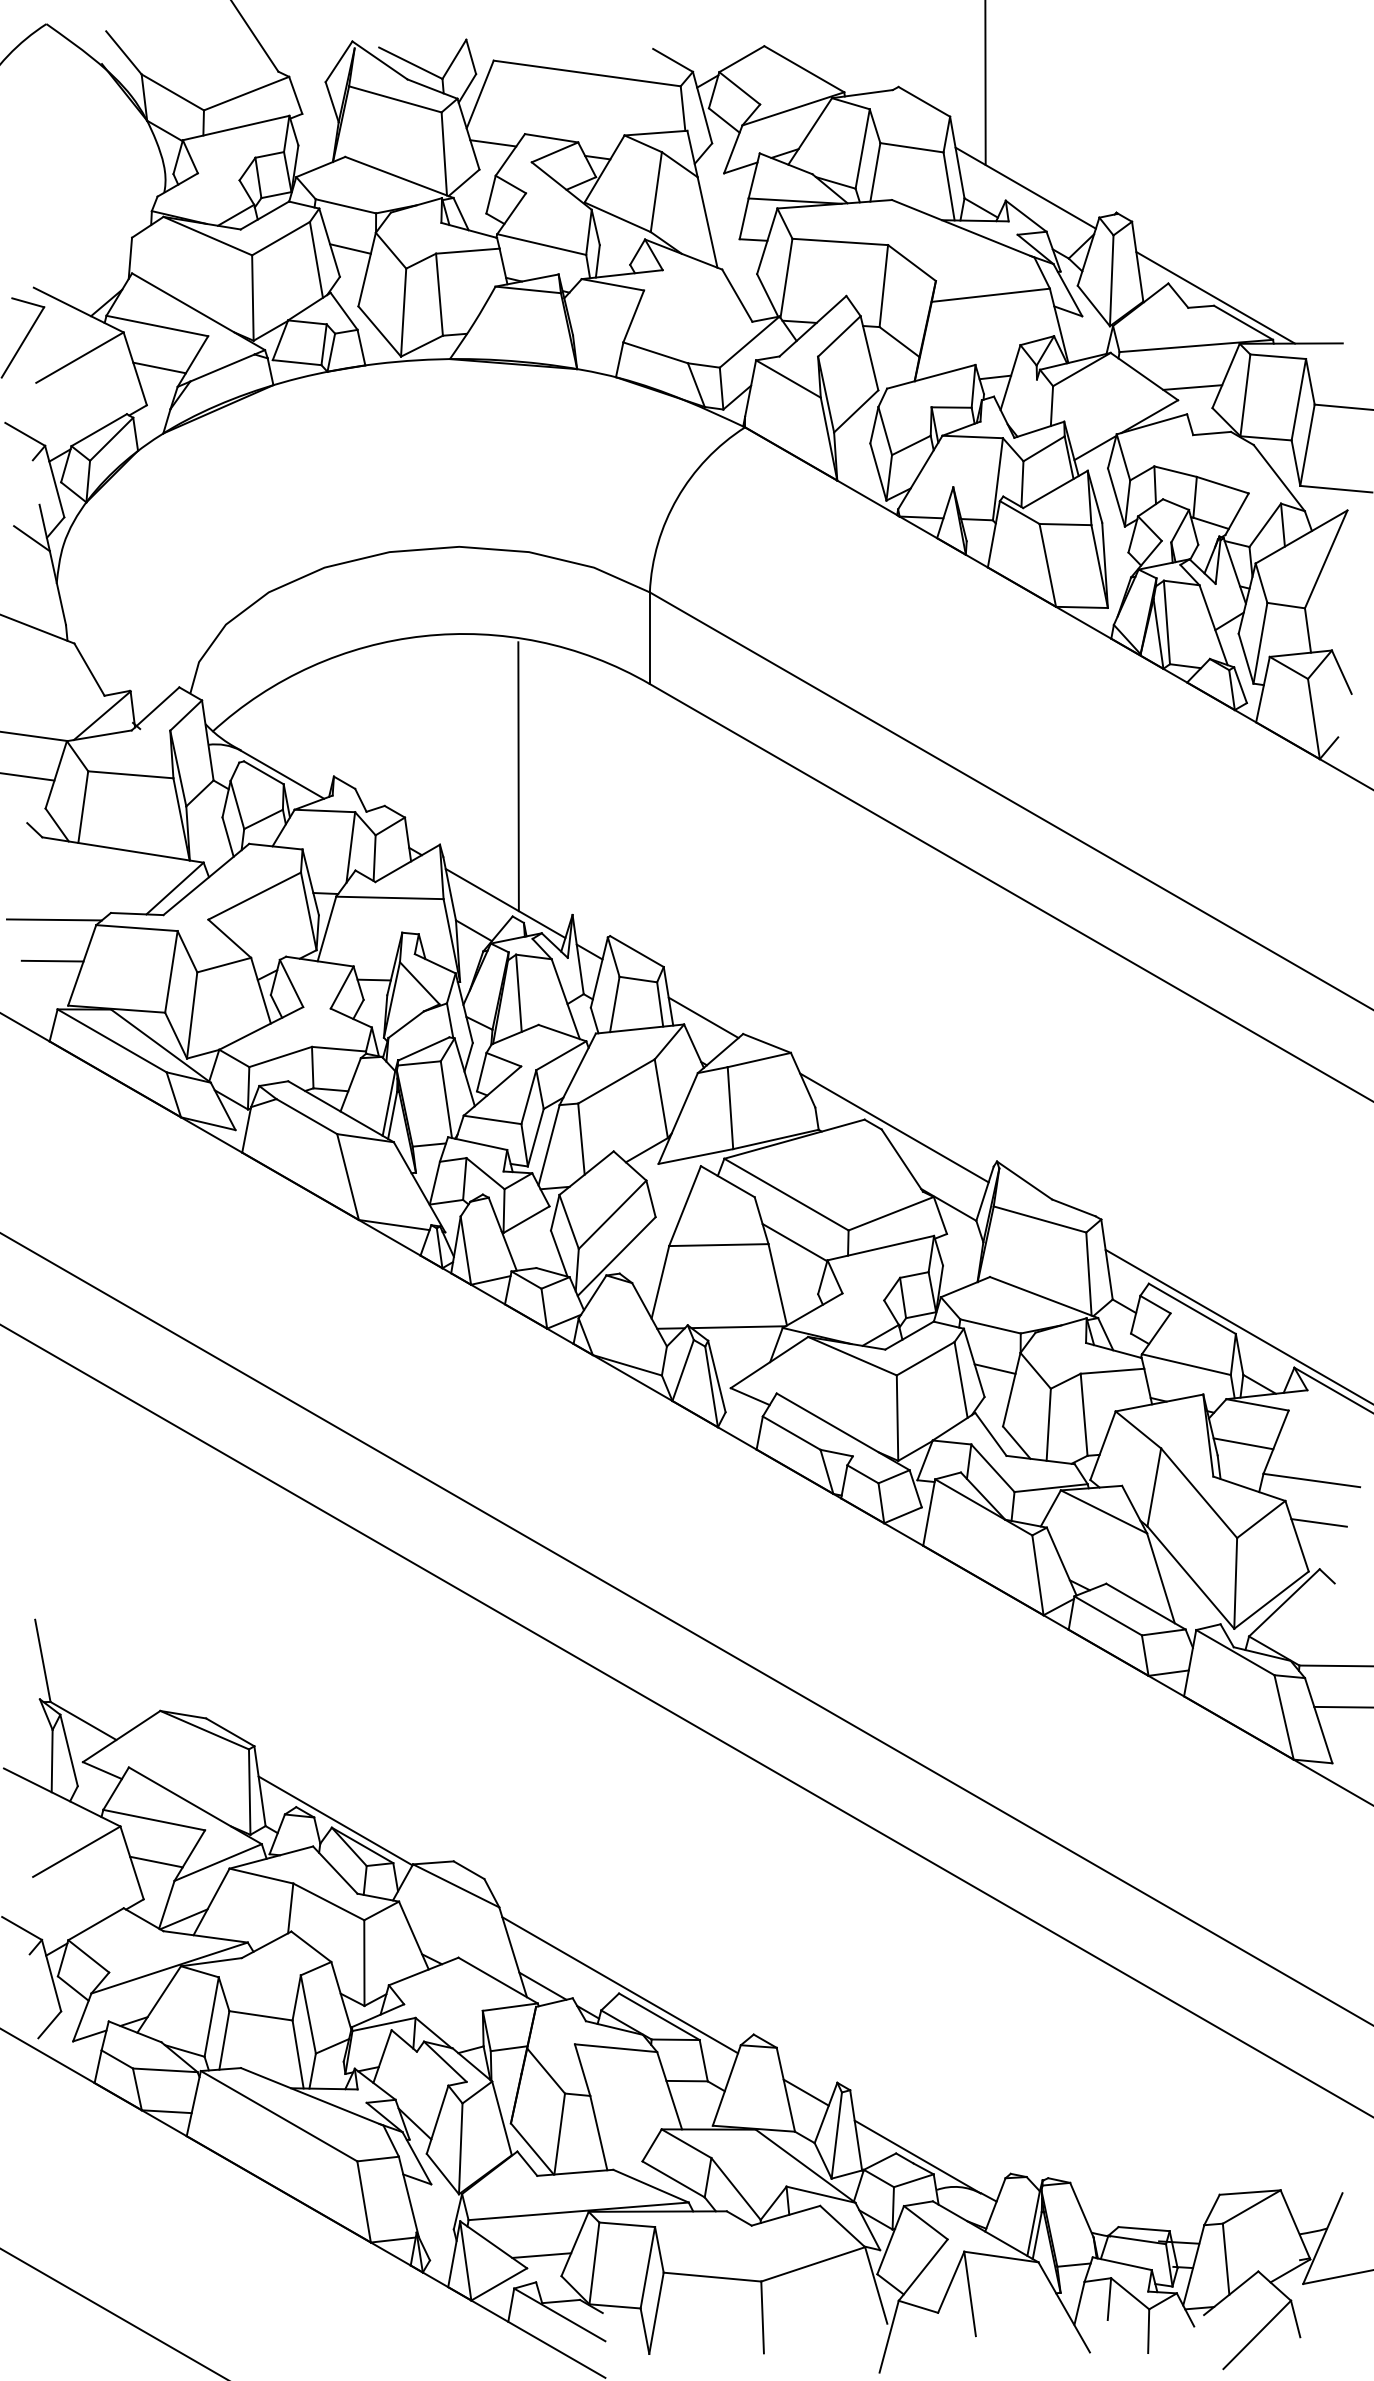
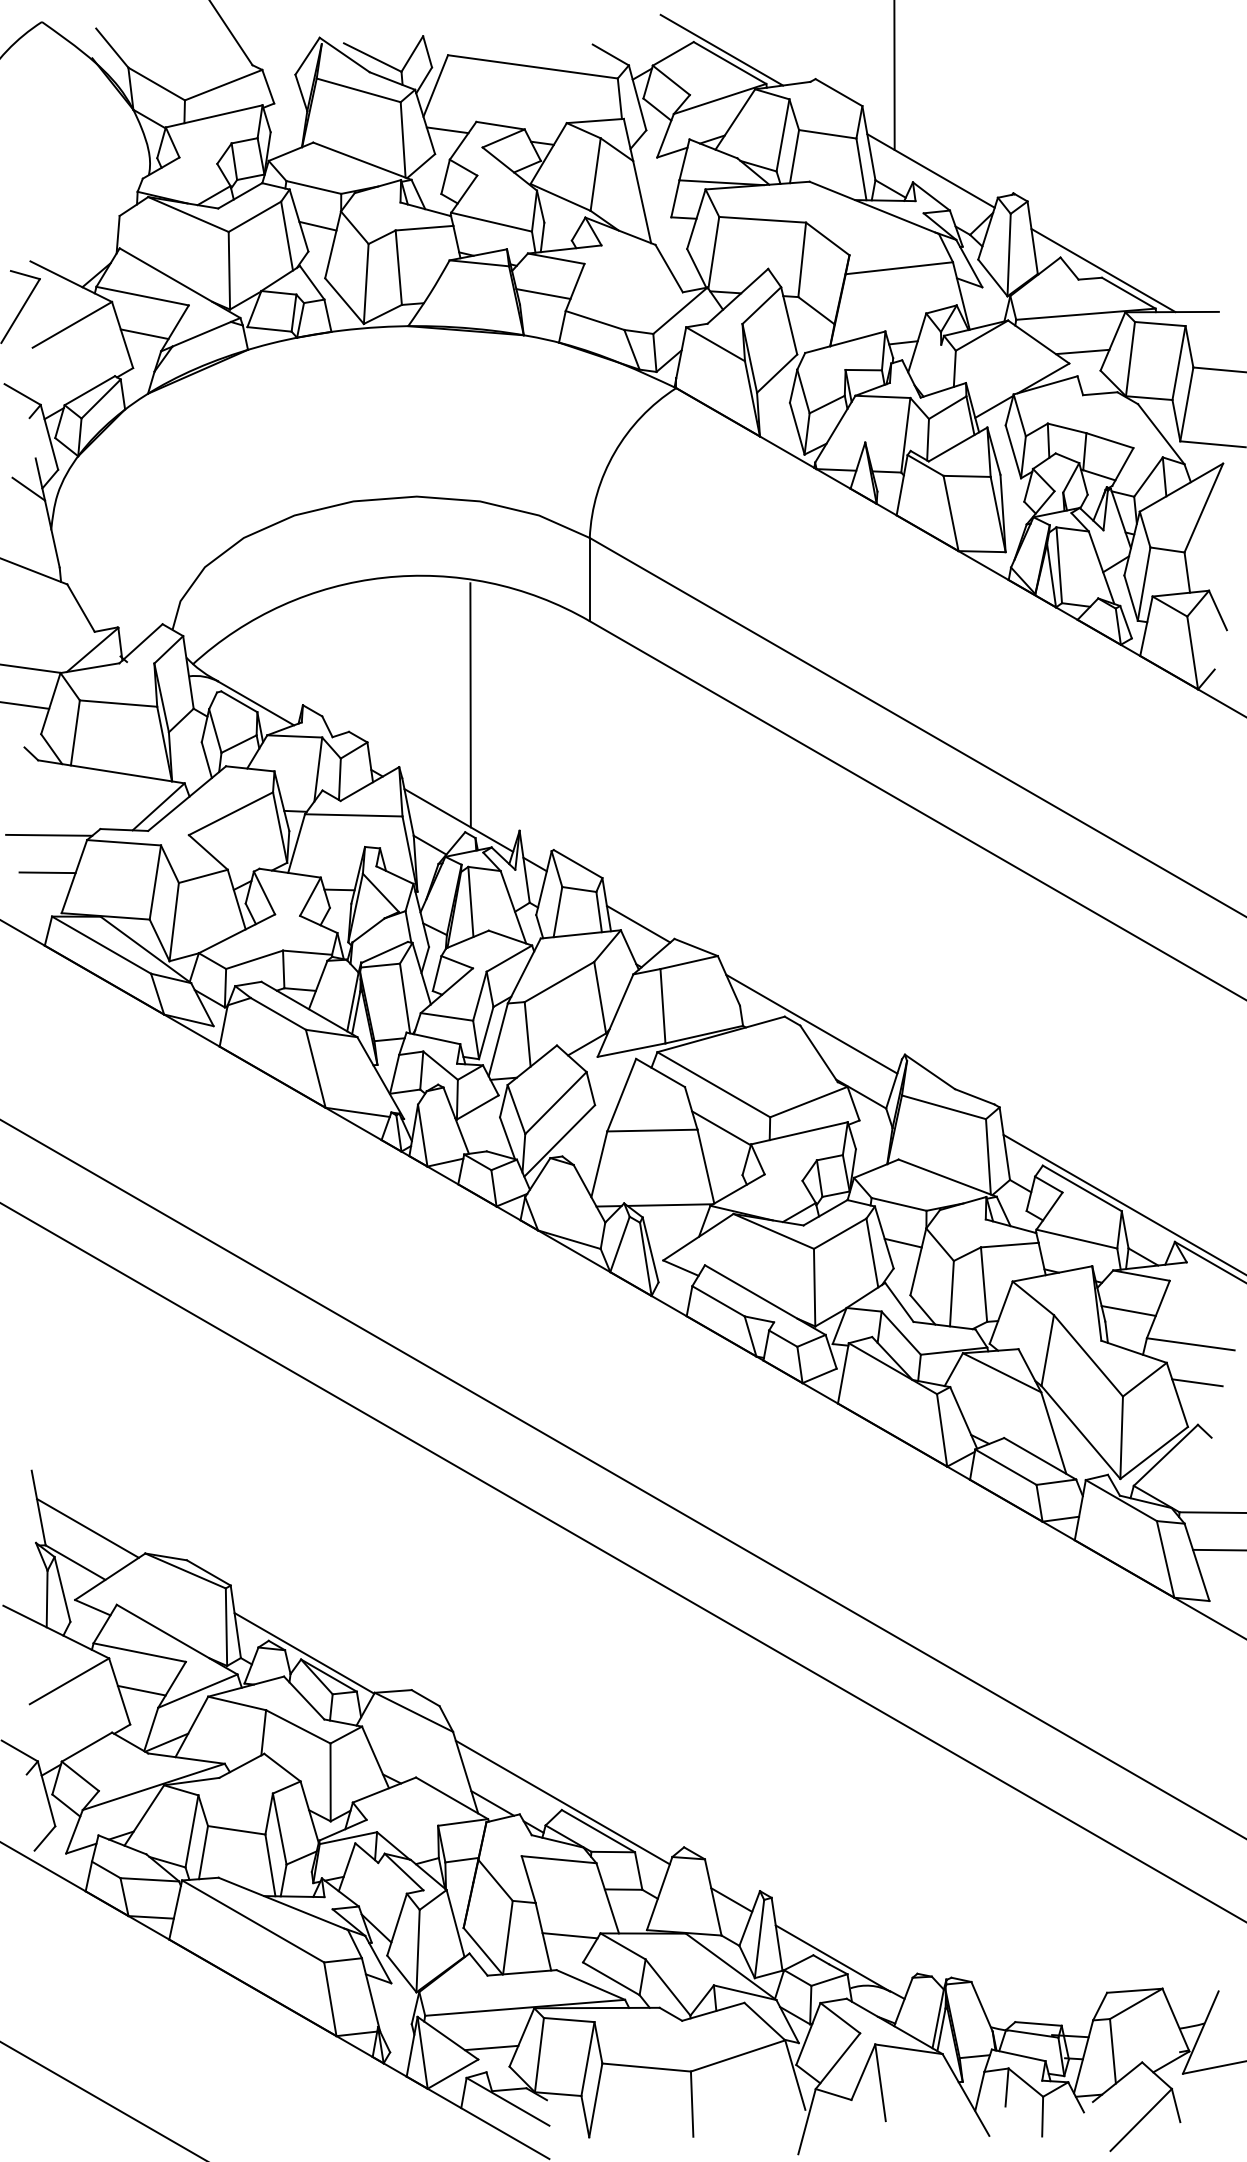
line: (794, 55) -> (721, 50), added
line: (598, 323) -> (543, 293), added
line: (97, 1682) -> (88, 1527), added
line: (627, 2131) -> (569, 1935), added

